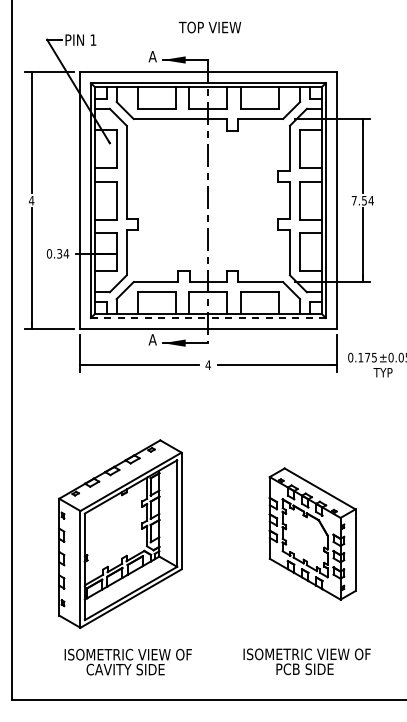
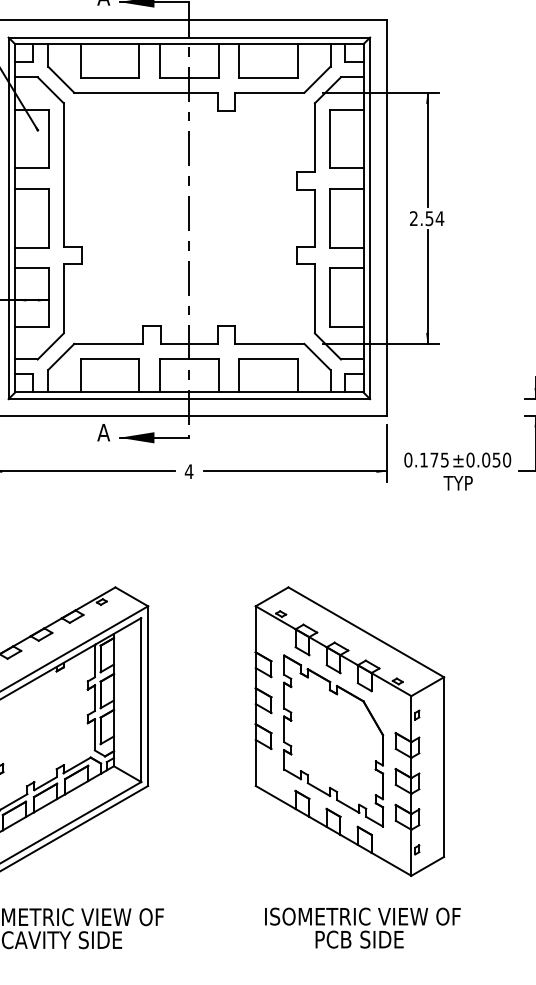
text: (353, 200) -> (412, 218), 7.54 -> 2.54
line: (208, 318) -> (189, 399), dashed -> solid
part: (312, 533) -> (349, 730), size x1.43
text: (306, 661) -> (361, 927), moved

